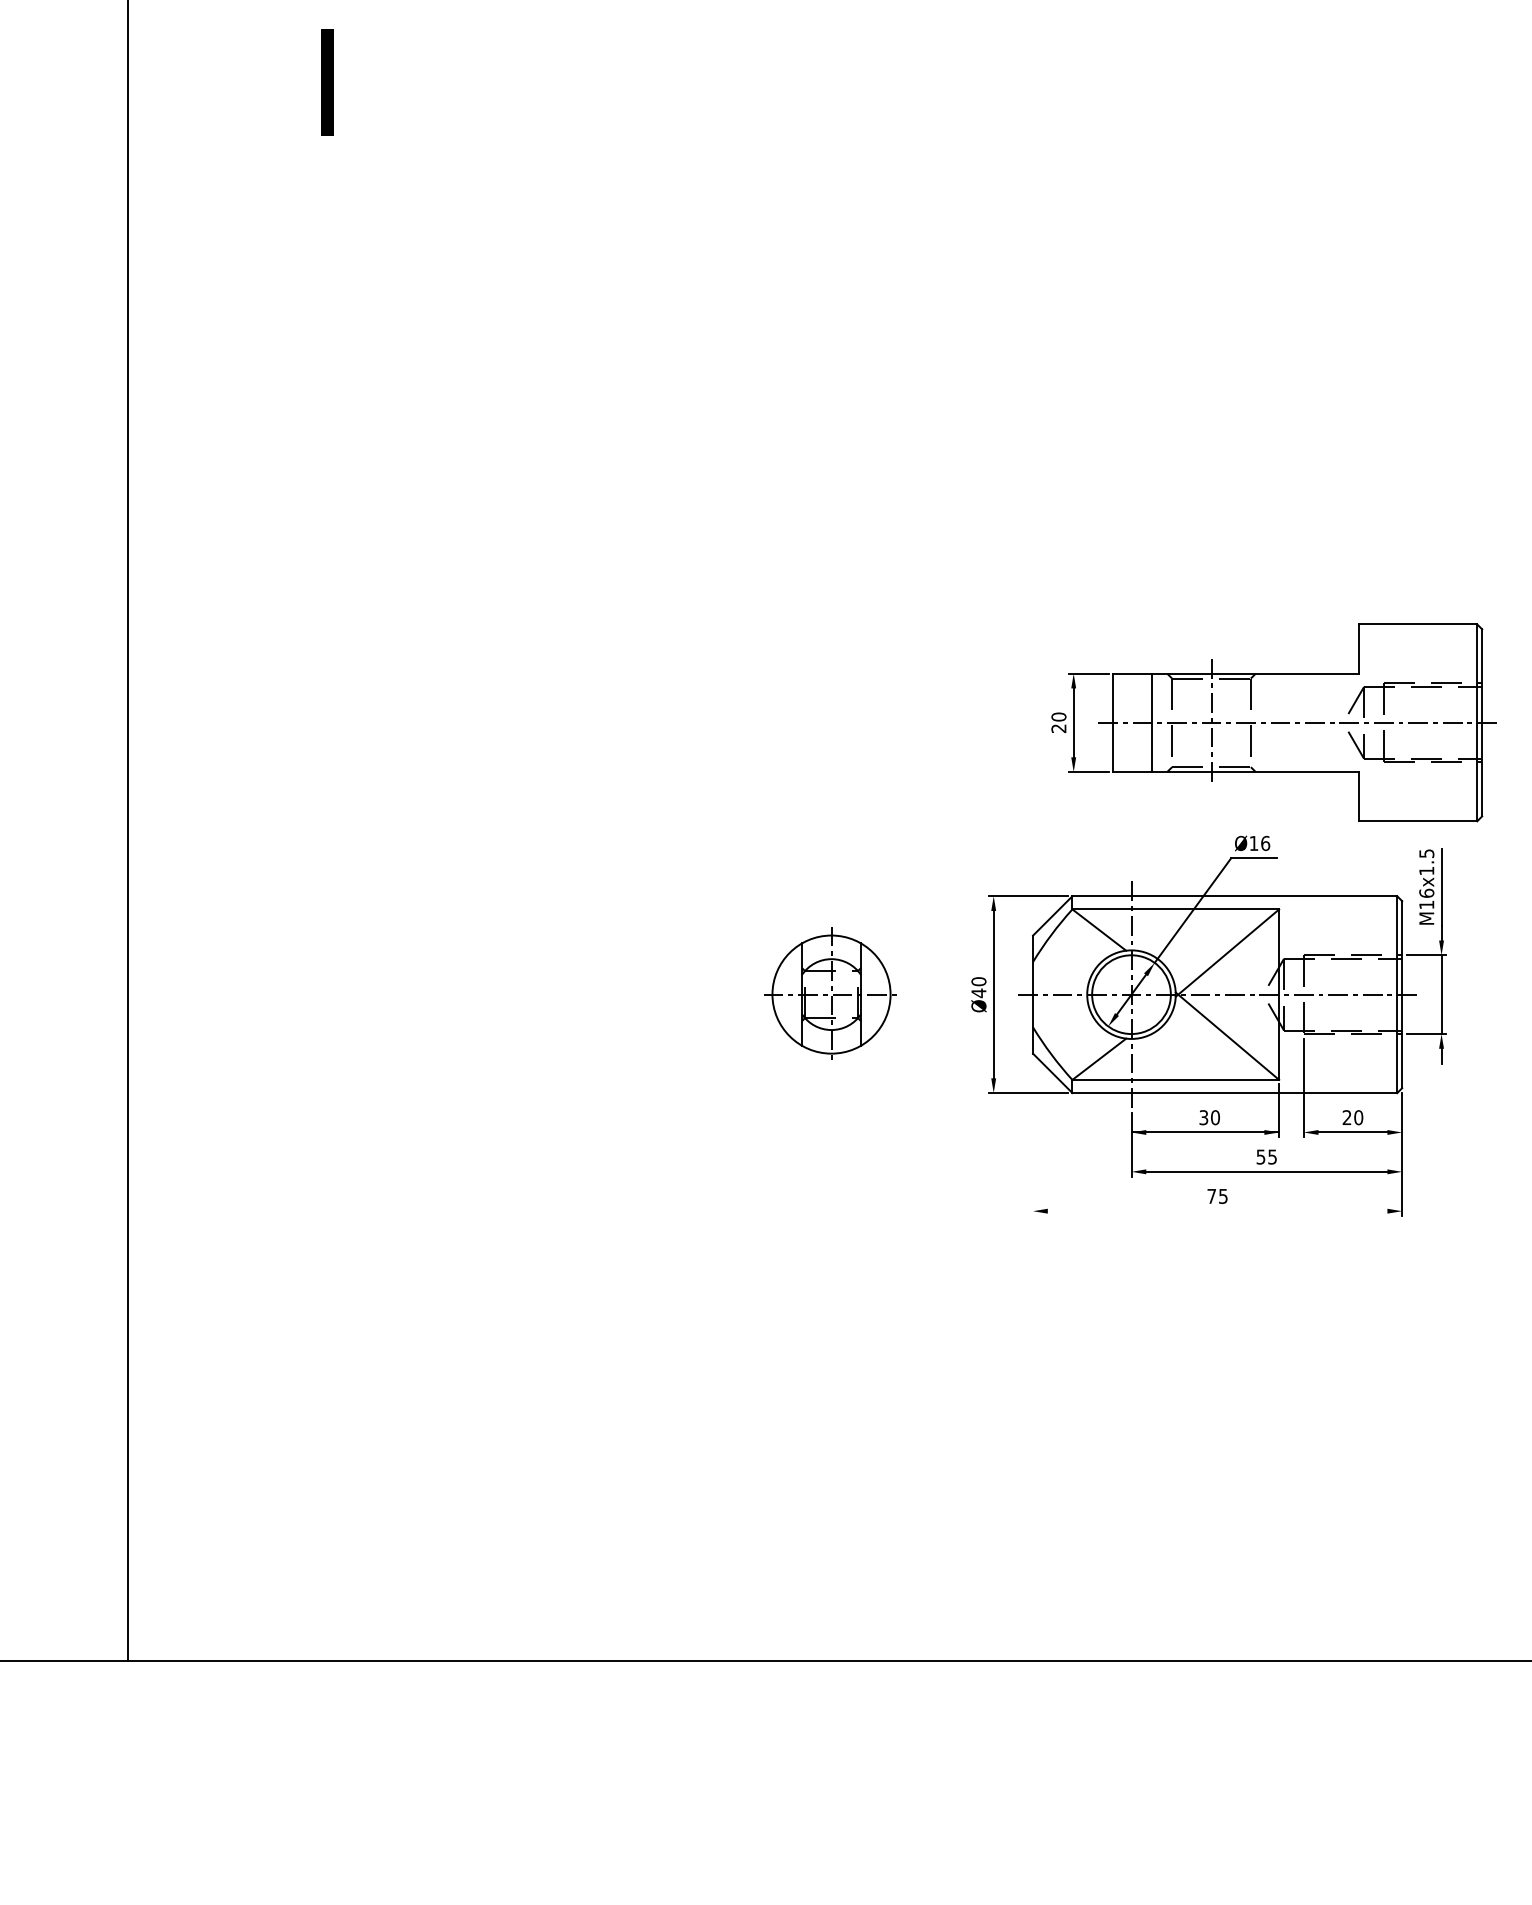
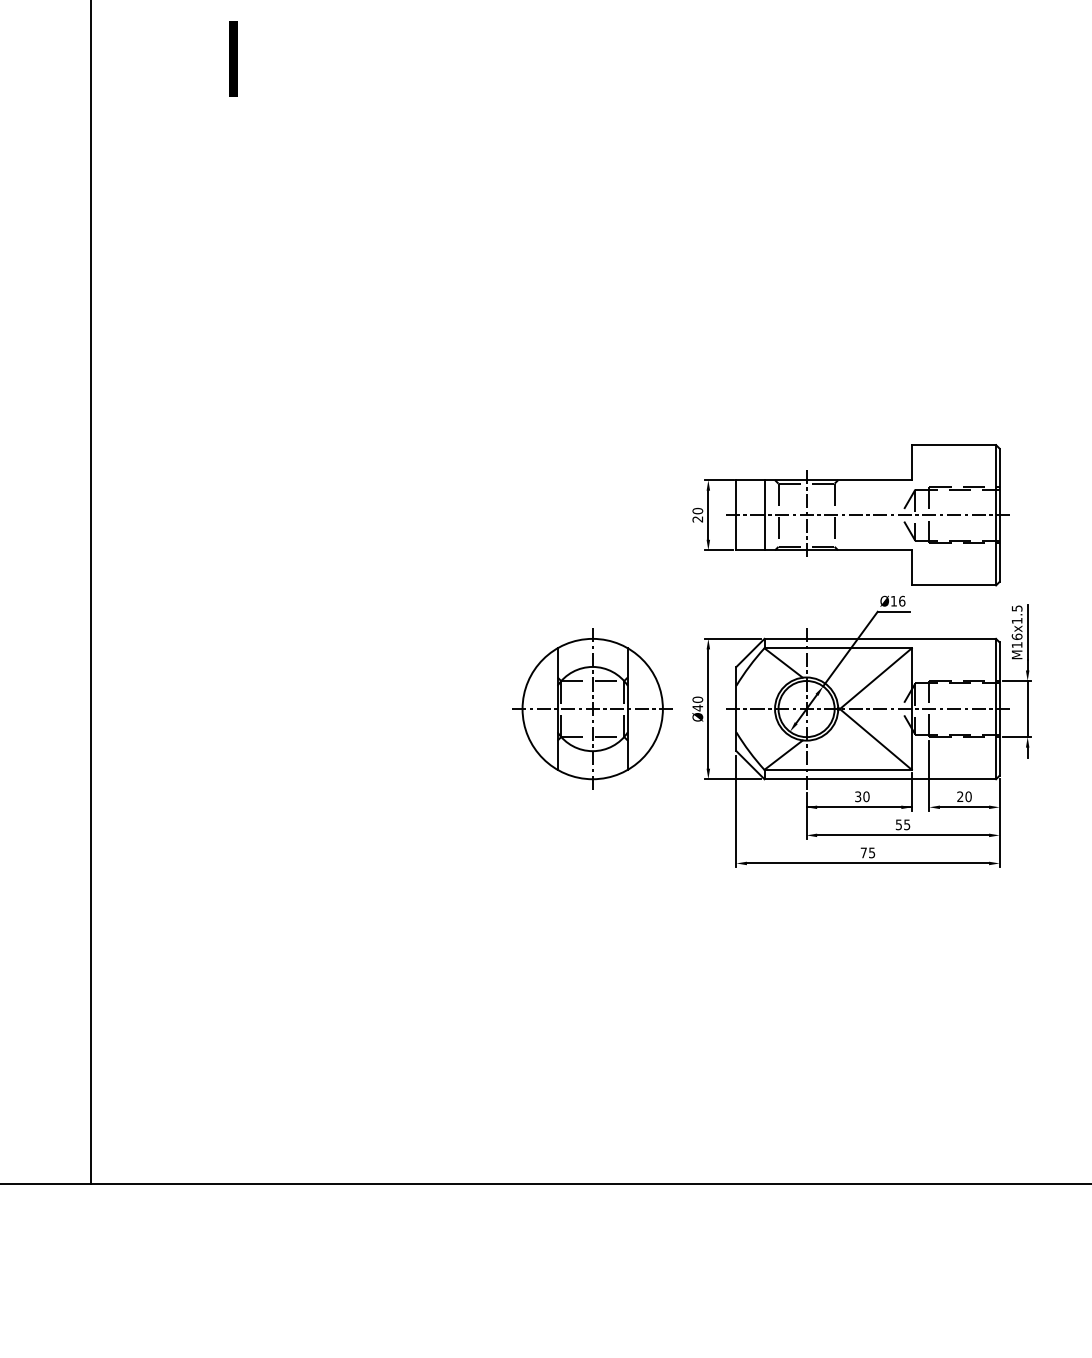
part: (1273, 722) -> (850, 515), moved
part: (831, 994) -> (592, 708), size x1.67
line: (1033, 1138) -> (736, 811), added
line: (1217, 1211) -> (867, 863), added

